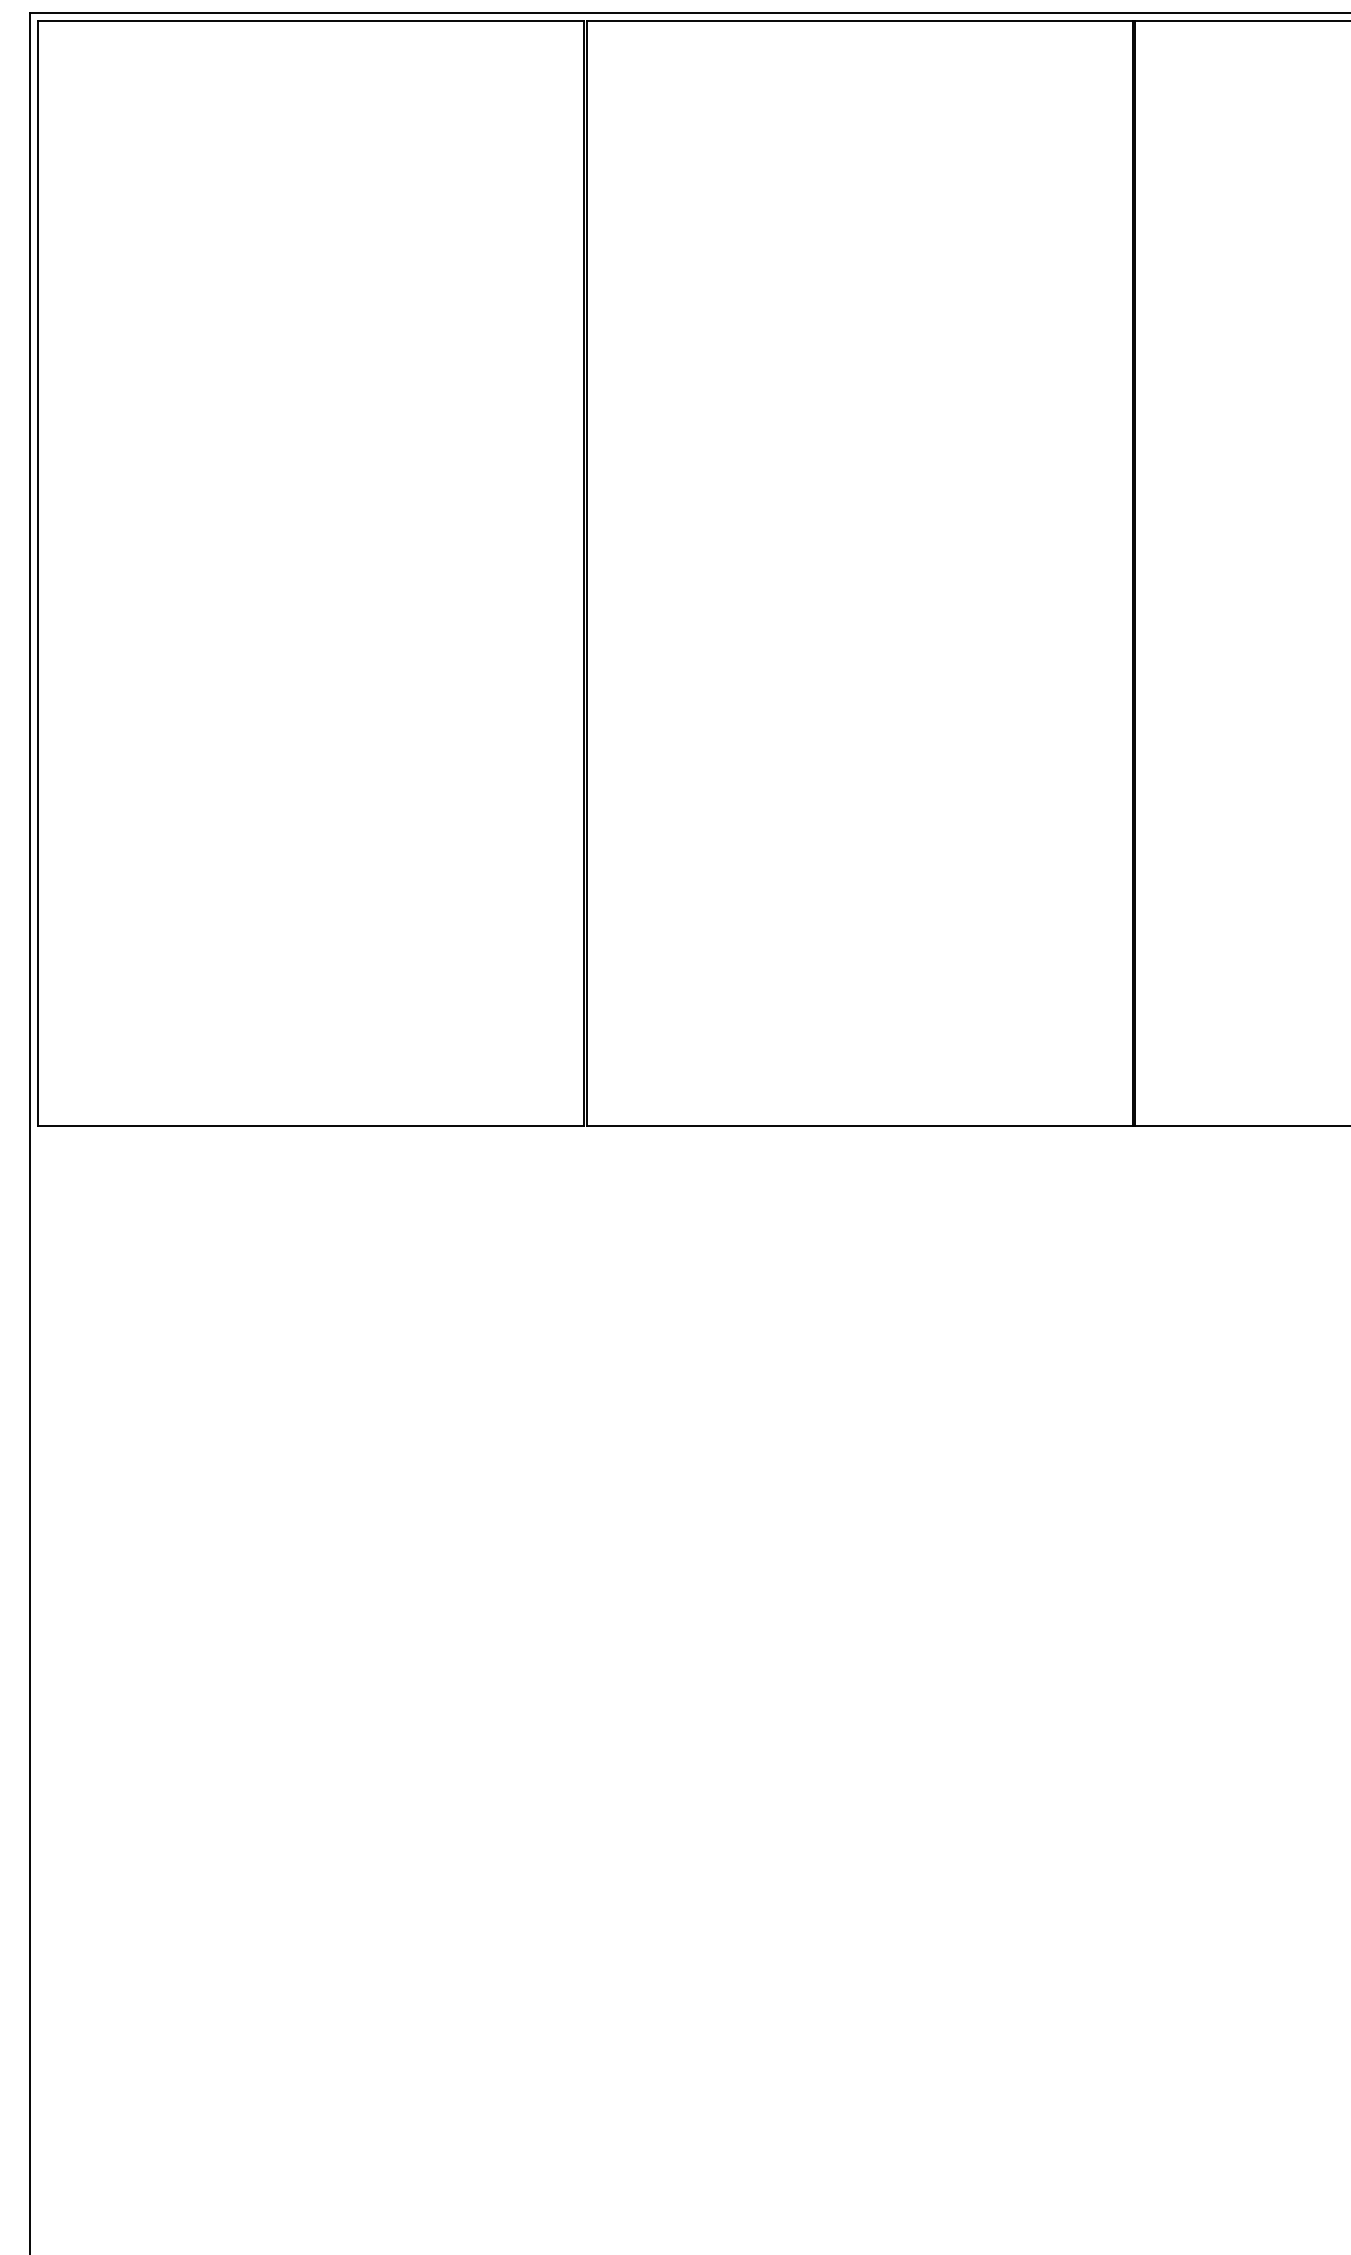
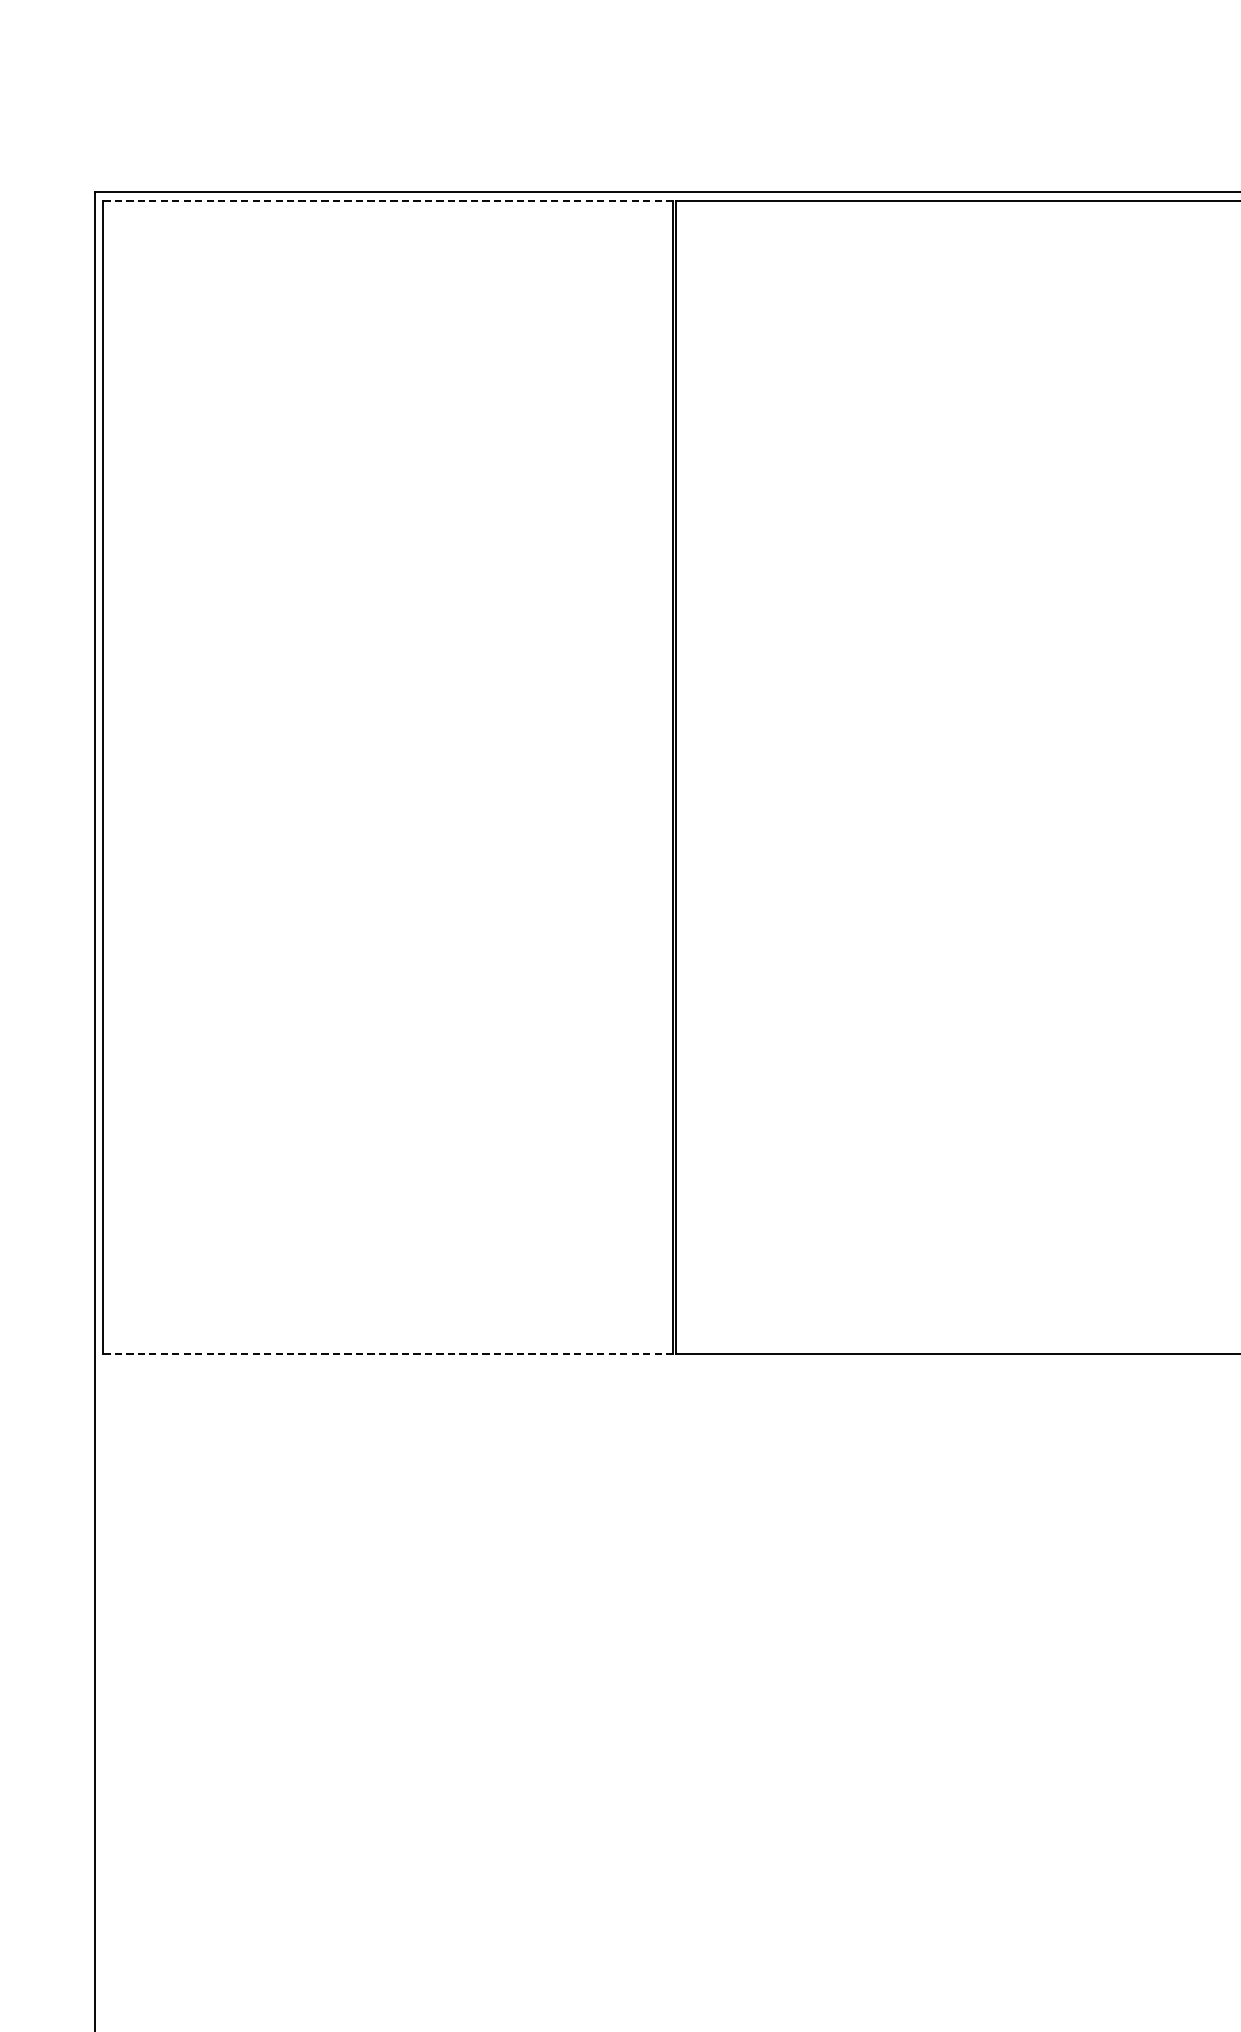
line: (311, 21) -> (388, 200), solid -> dashed
line: (311, 1126) -> (388, 1354), solid -> dashed

